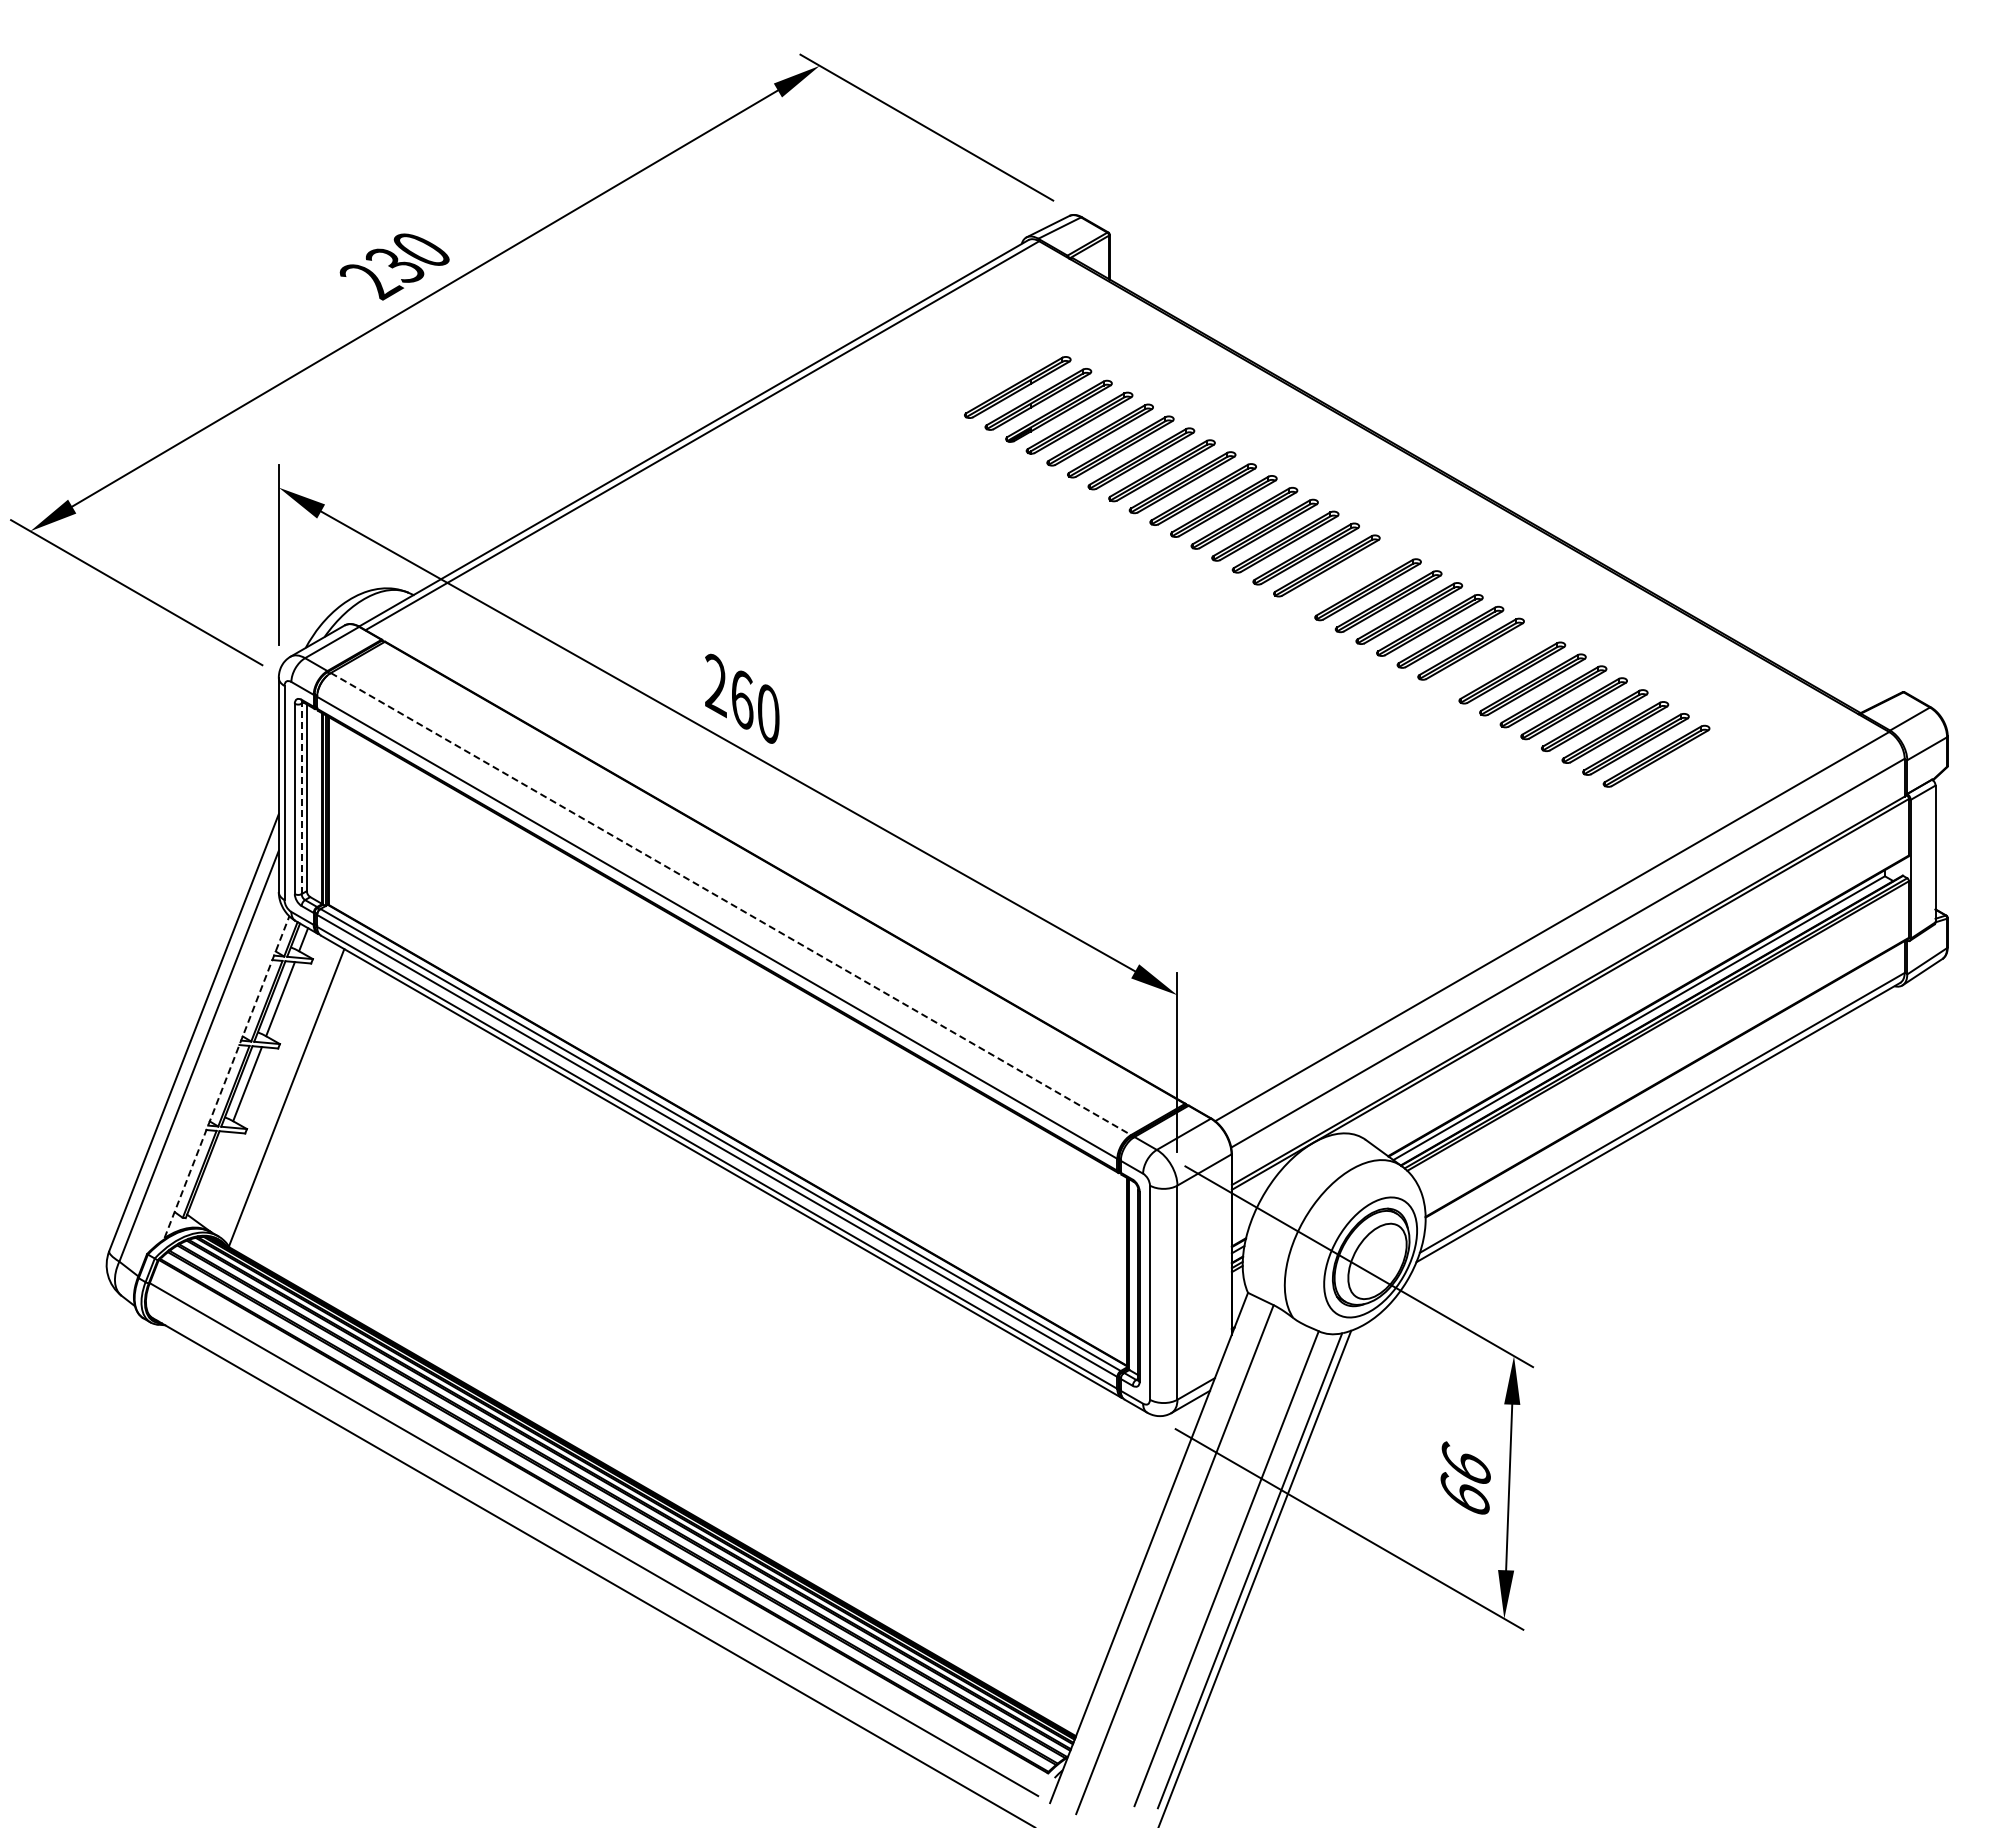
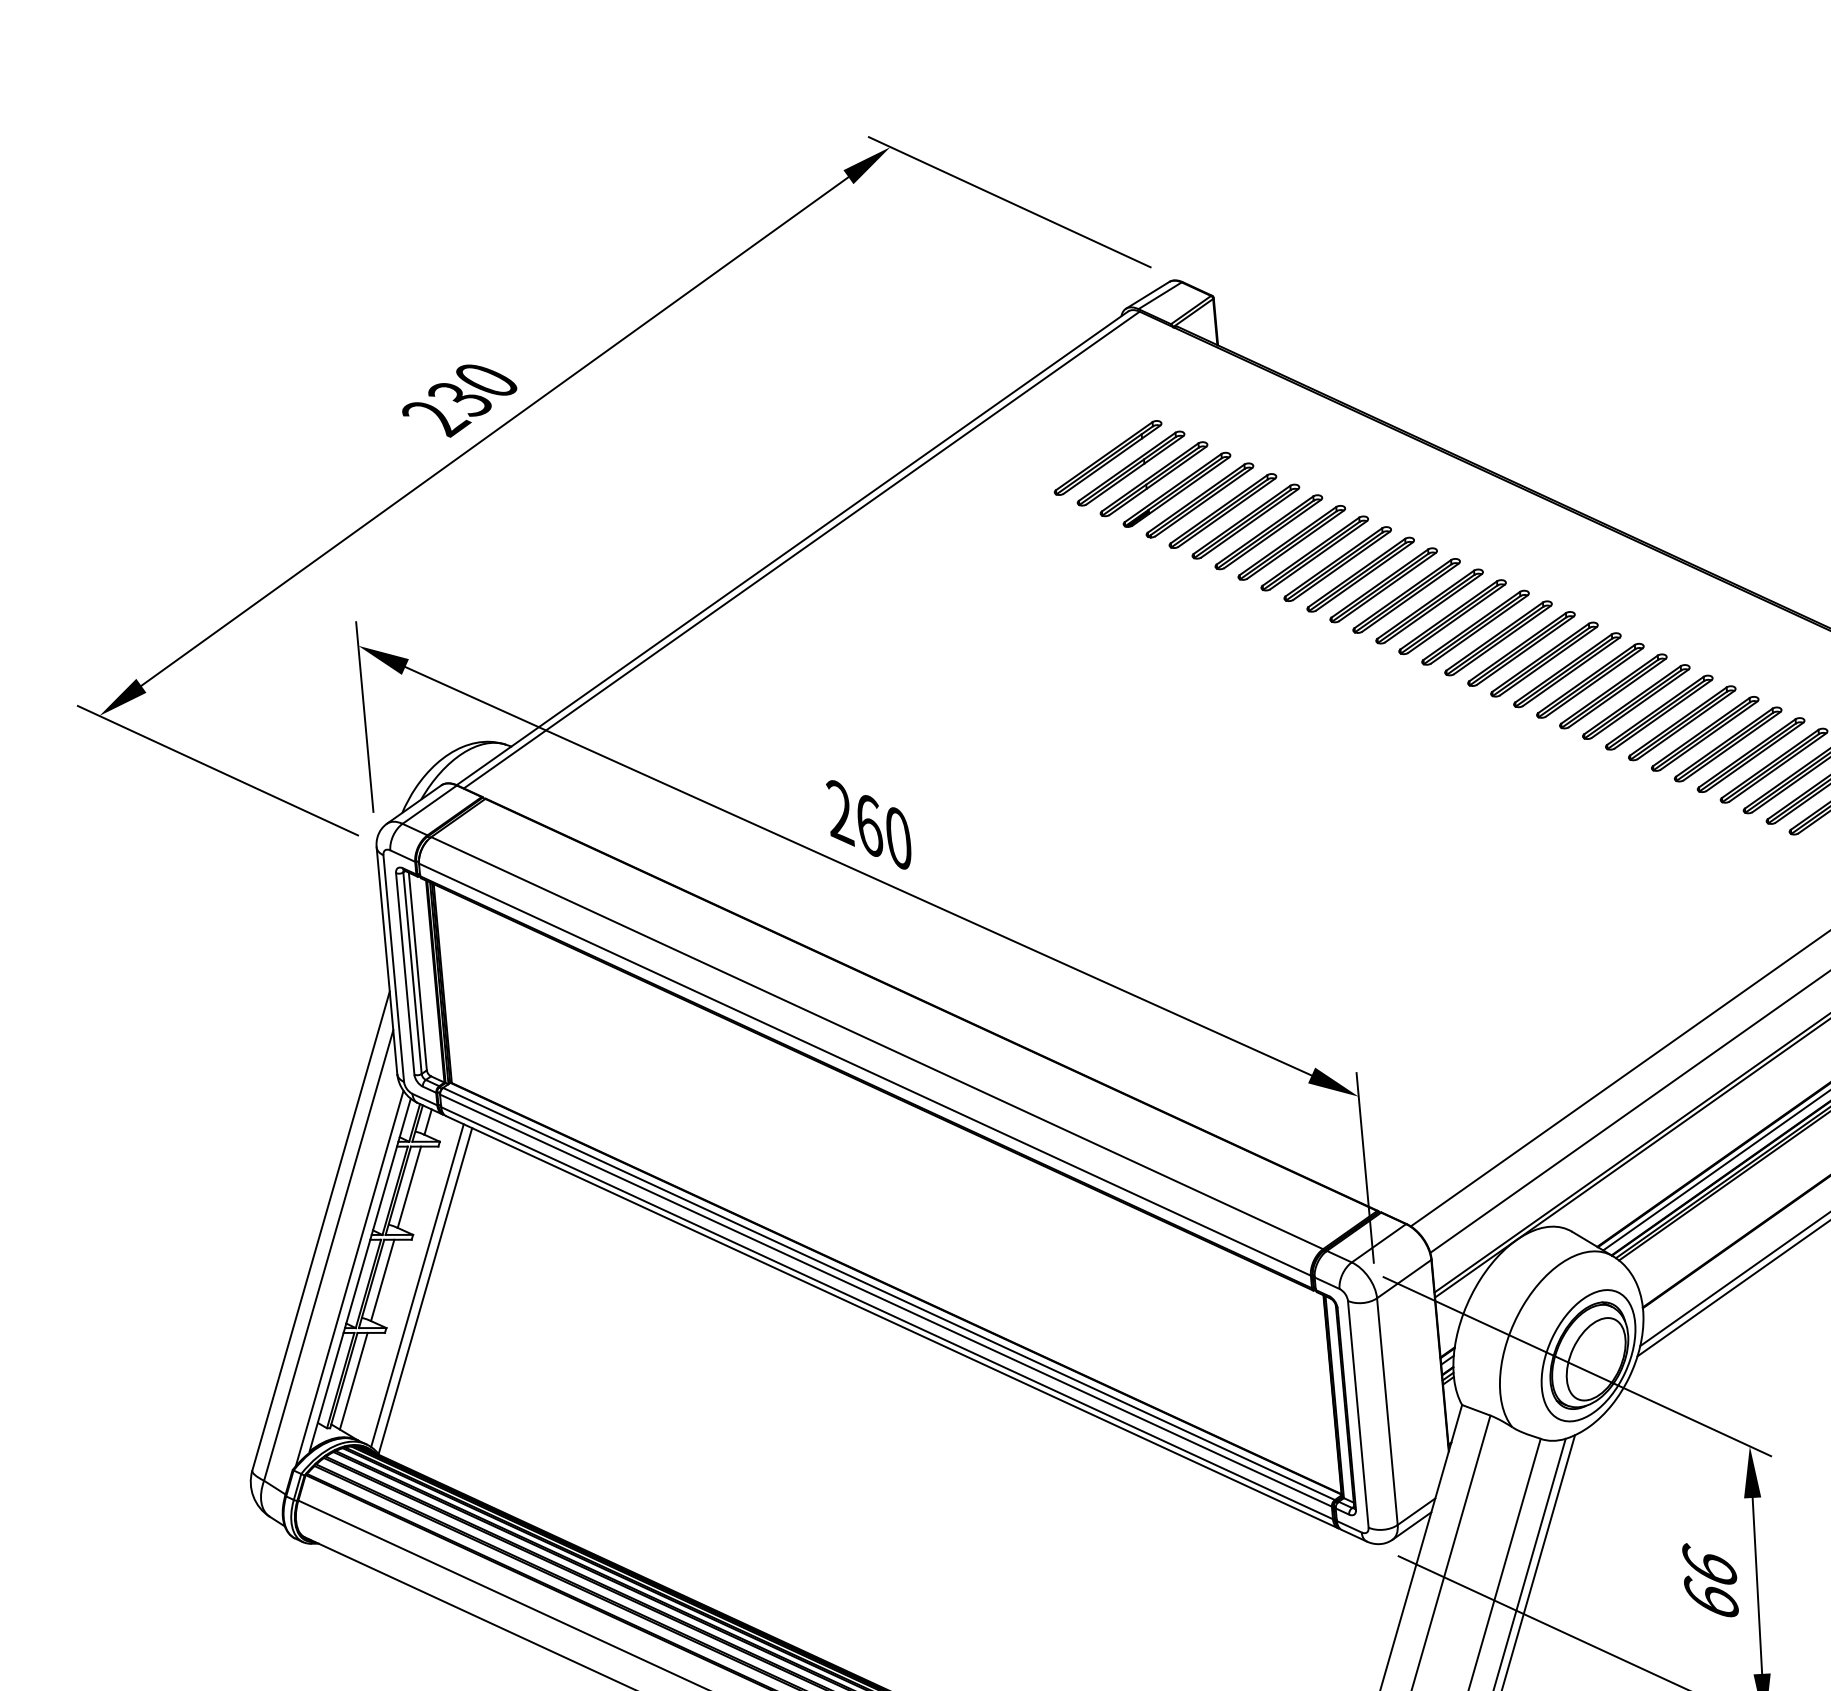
part: (996, 375) -> (1107, 457), added
part: (1347, 577) -> (1498, 637), added
part: (1491, 660) -> (1658, 711), added
line: (301, 798) -> (412, 972), dashed -> solid
line: (731, 904) -> (877, 1043), dashed -> solid
line: (226, 1077) -> (359, 1275), dashed -> solid
line: (216, 1079) -> (349, 1278), added
line: (279, 1091) -> (417, 1285), added
line: (211, 1176) -> (353, 1381), added

